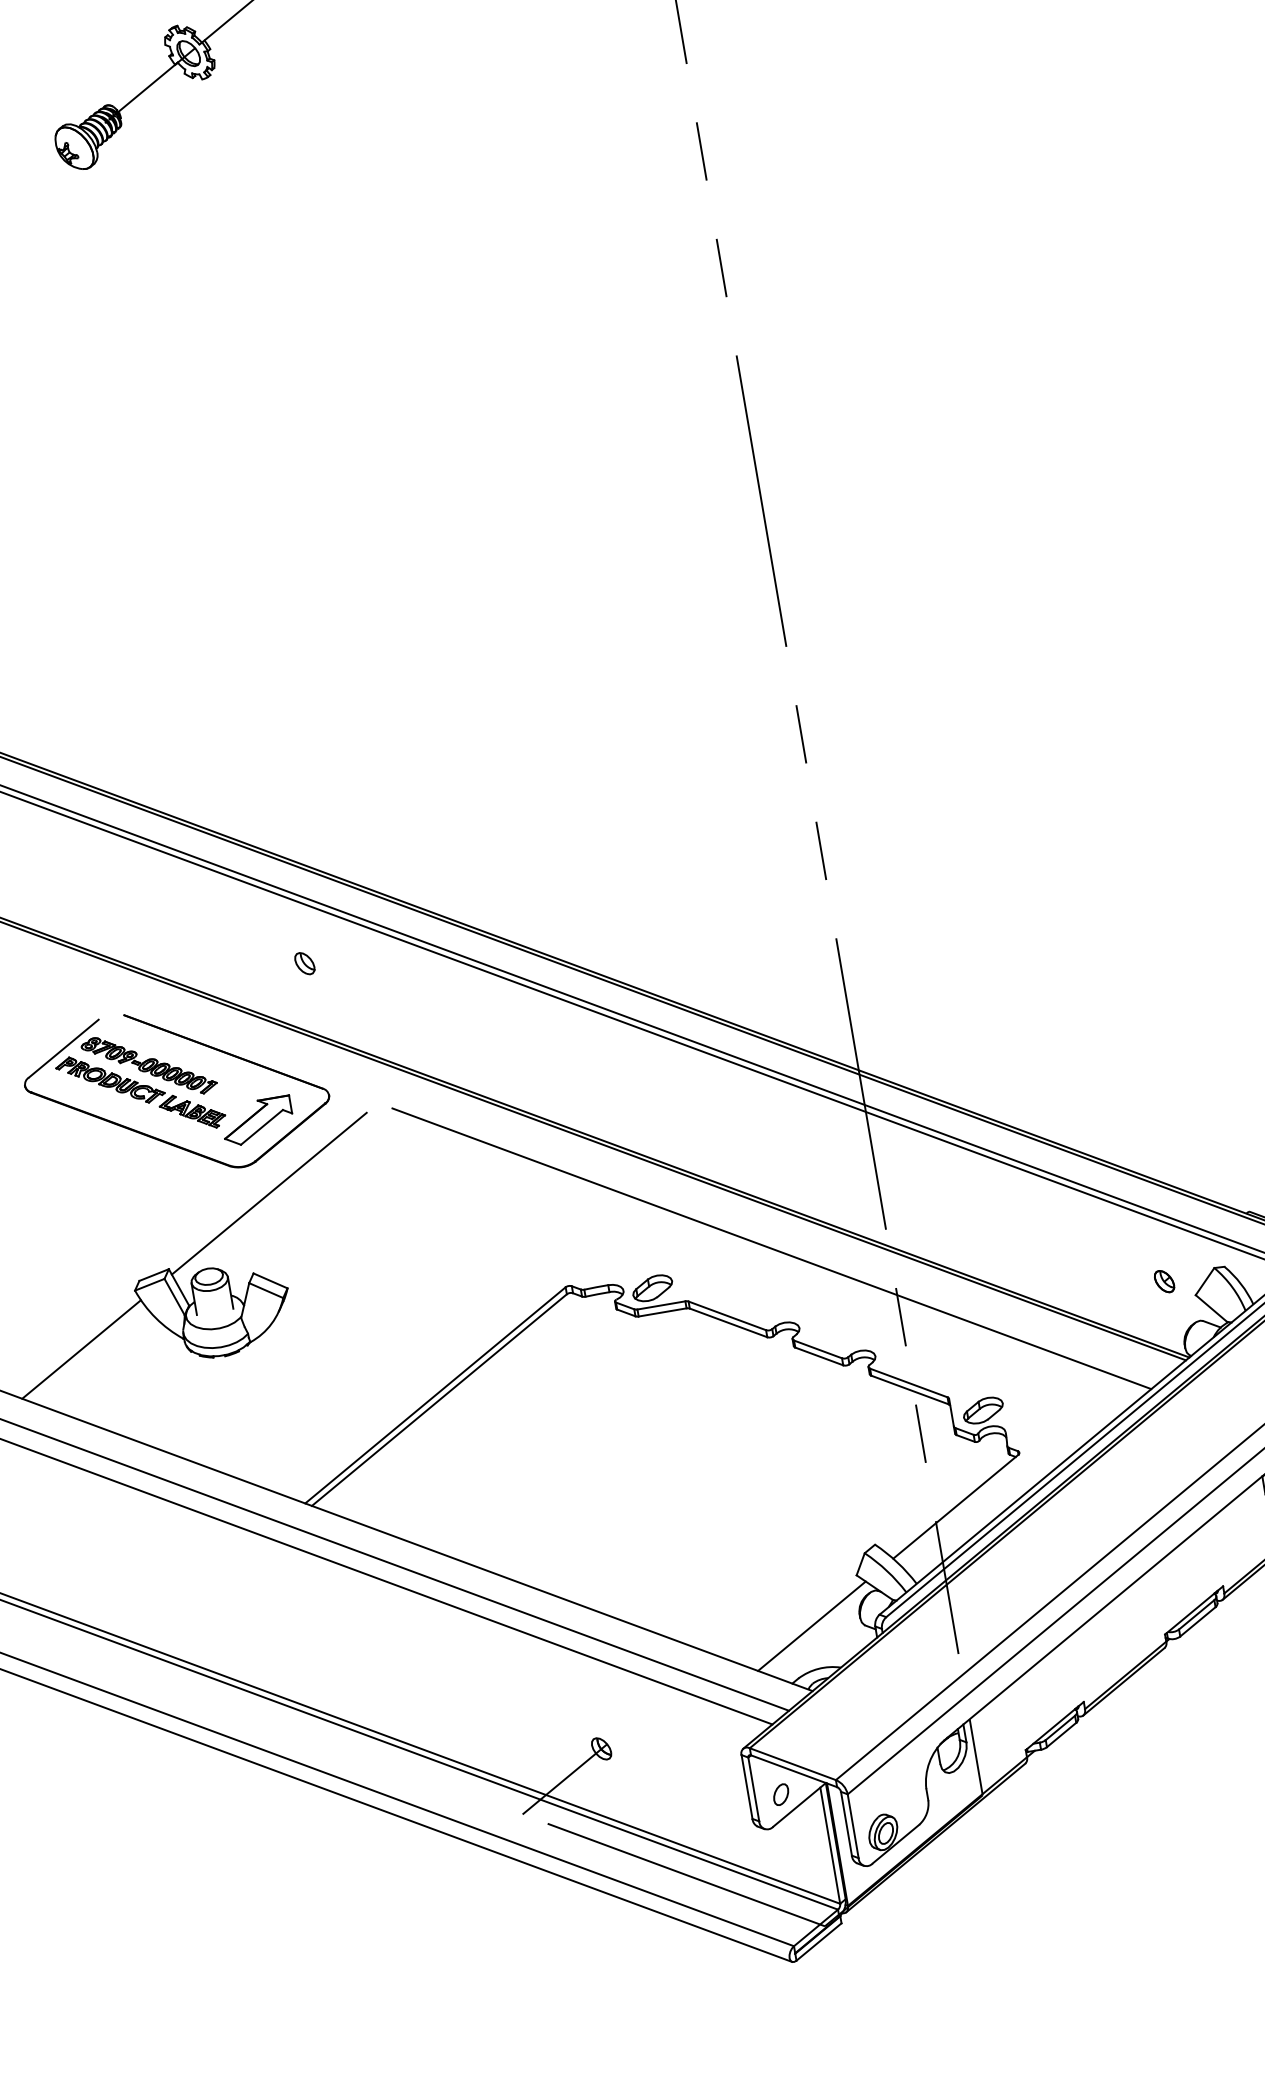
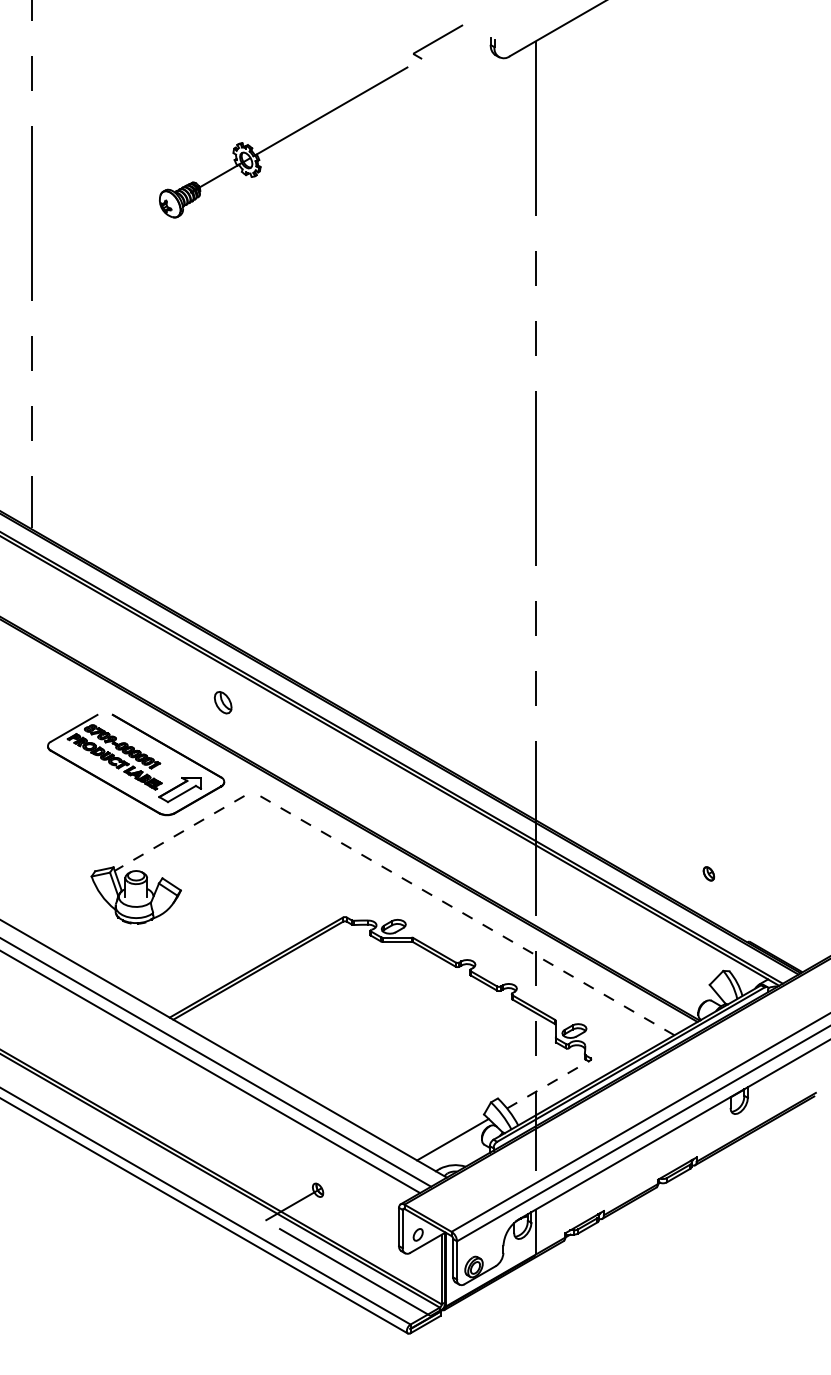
part: (305, 963) -> (223, 702), size x1.6
line: (269, 1193) -> (179, 833), solid -> dashed
line: (770, 1248) -> (466, 915), solid -> dashed
part: (1163, 1281) -> (708, 873), moved
line: (81, 1349) -> (54, 905), removed
line: (957, 1506) -> (549, 1084), solid -> dashed

